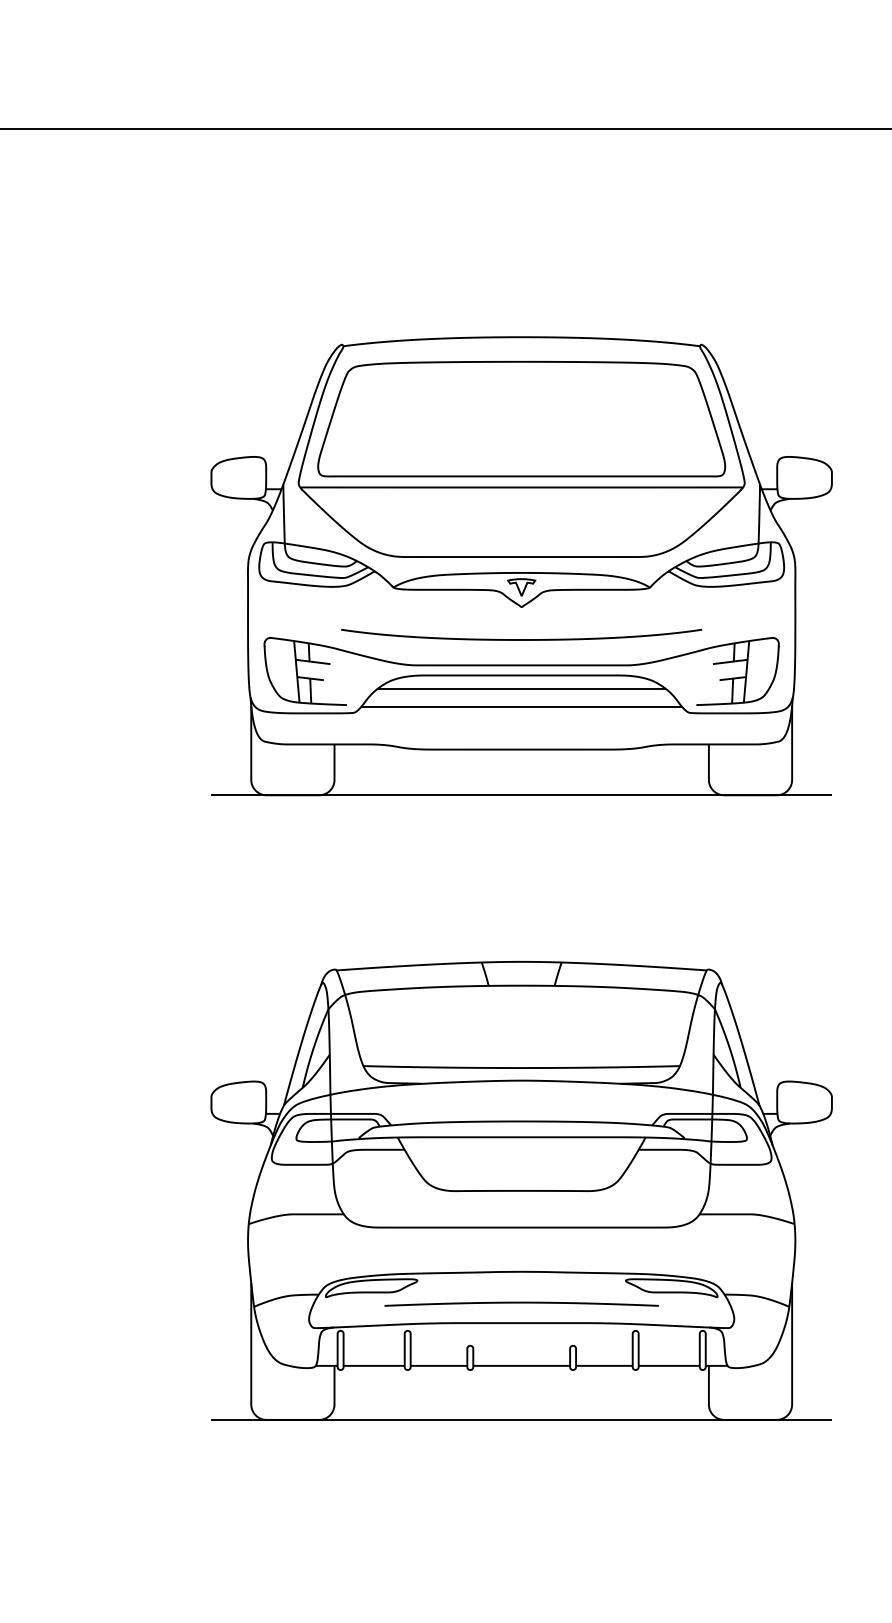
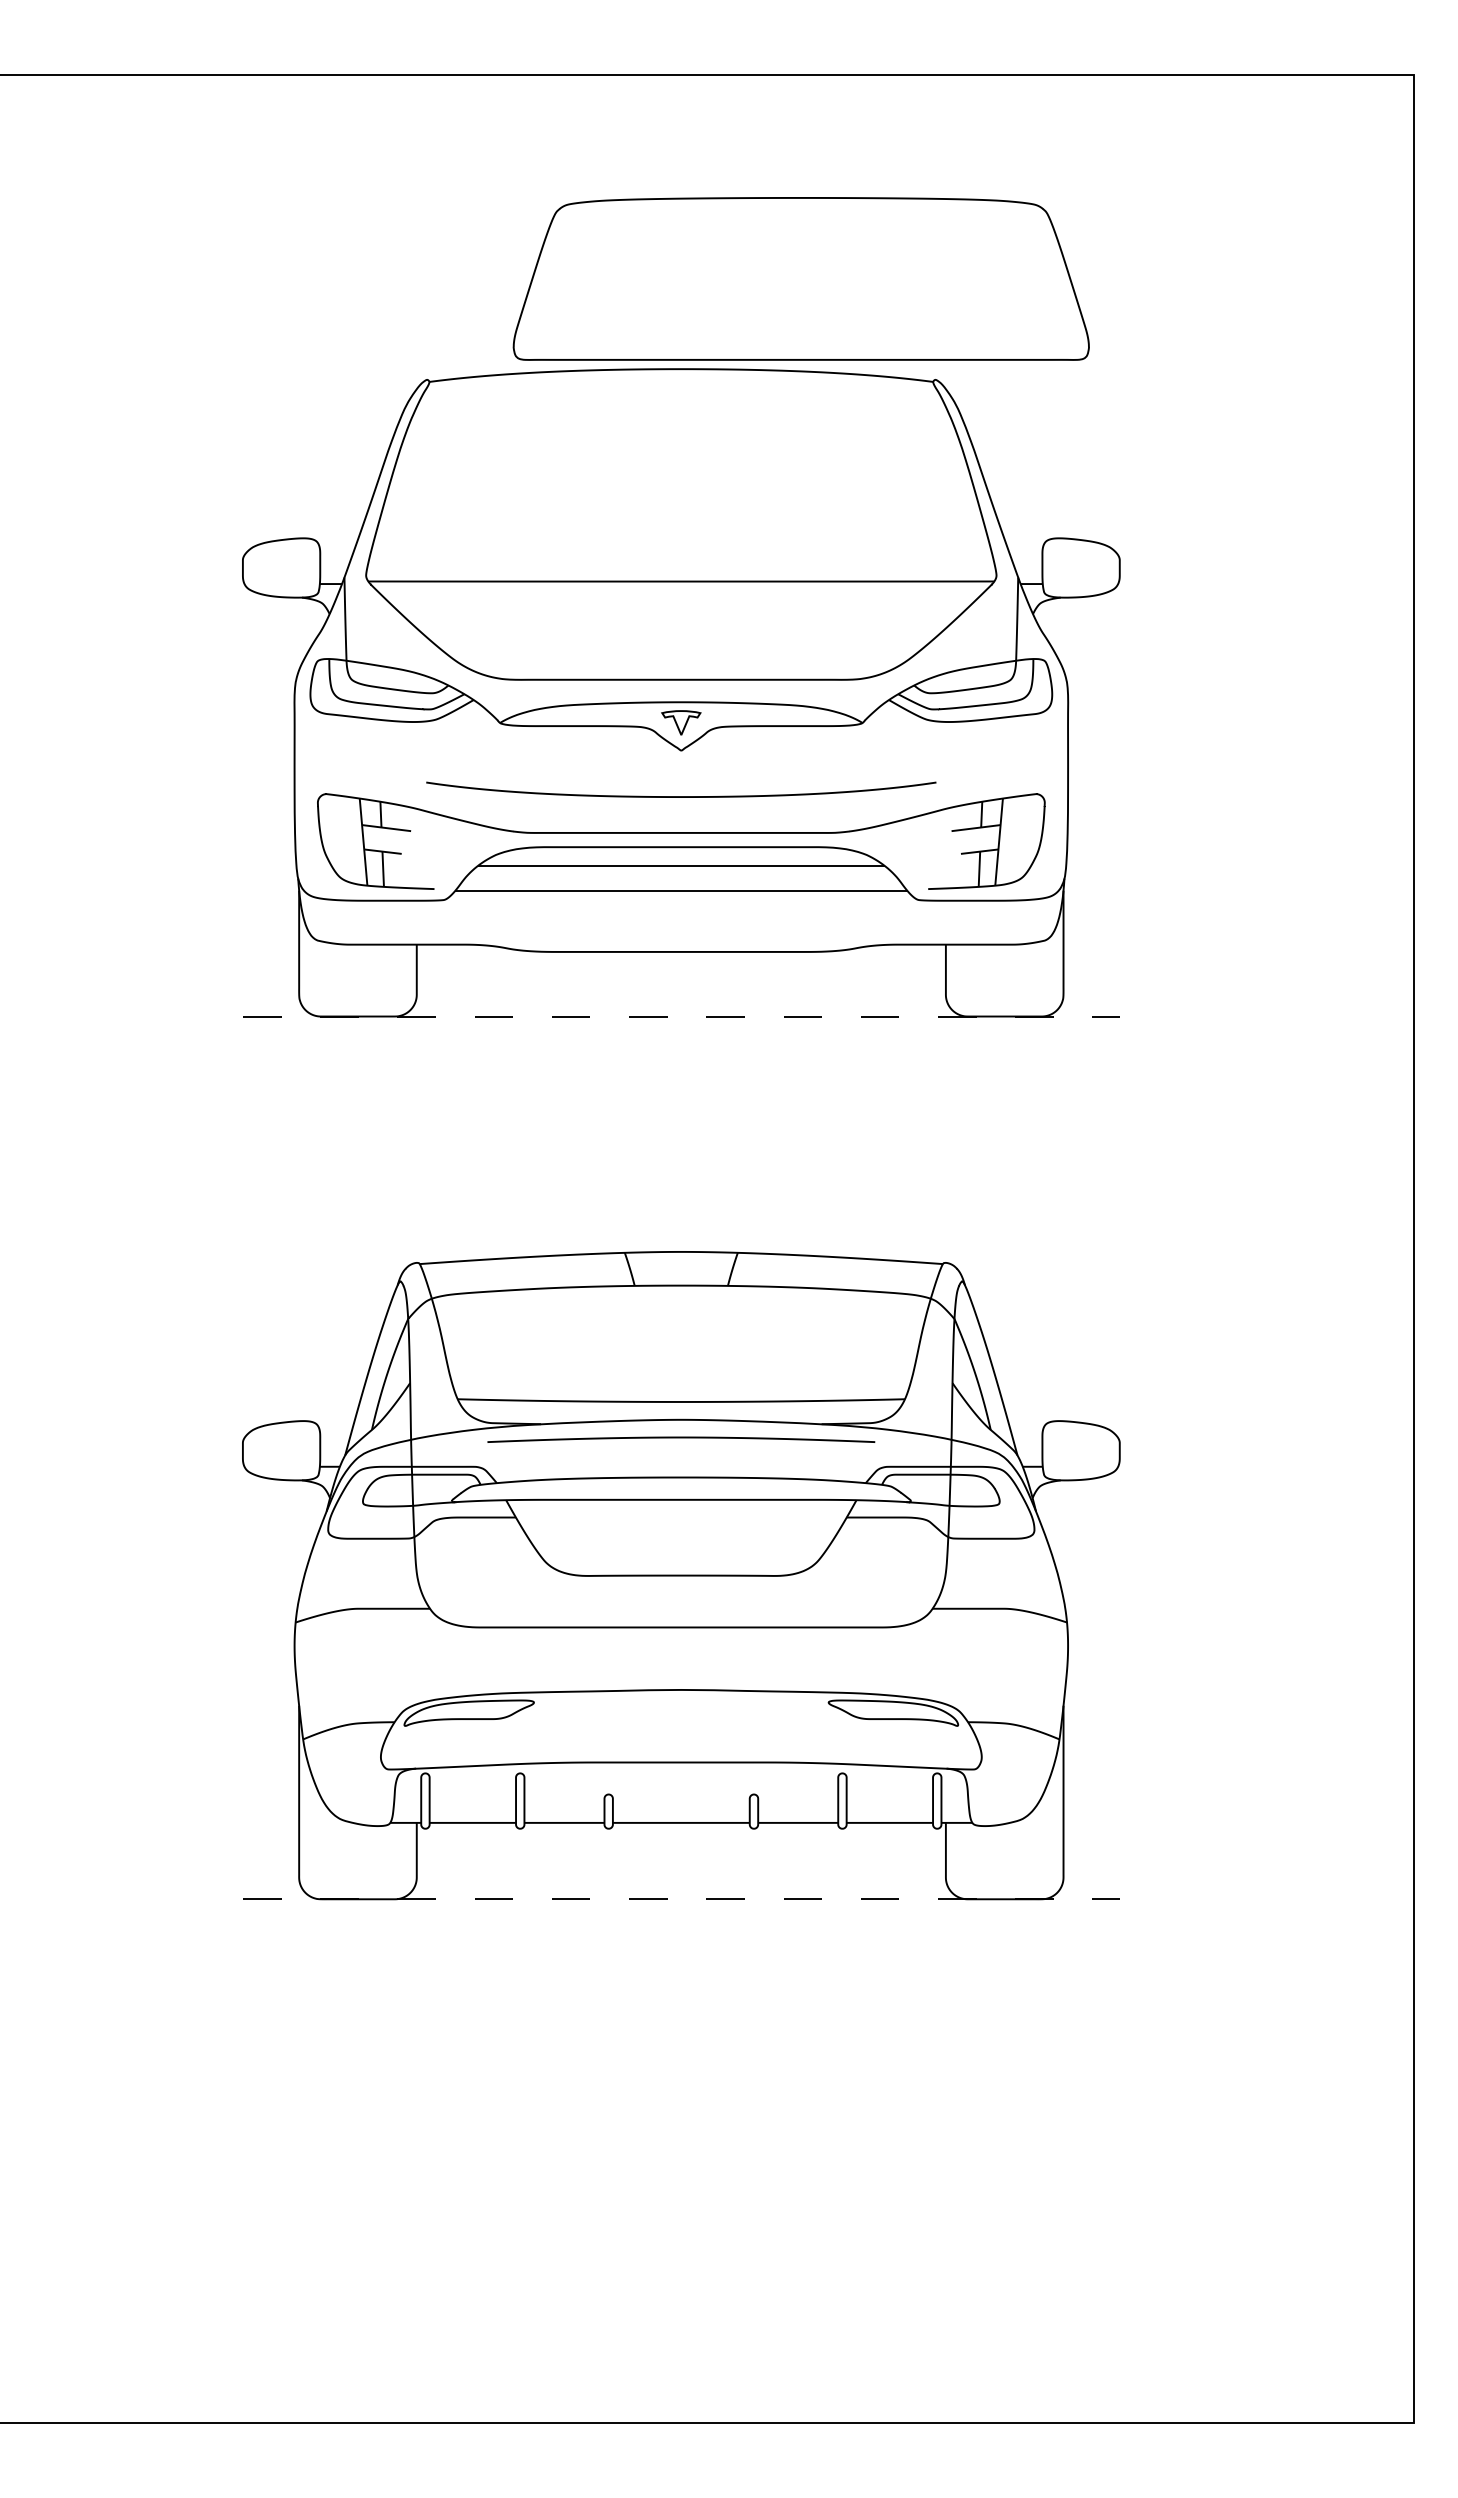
part: (521, 418) -> (800, 278), moved
line: (521, 795) -> (681, 1016), solid -> dashed
curve: (521, 1303) -> (681, 1438), moved
line: (521, 1420) -> (681, 1899), solid -> dashed

